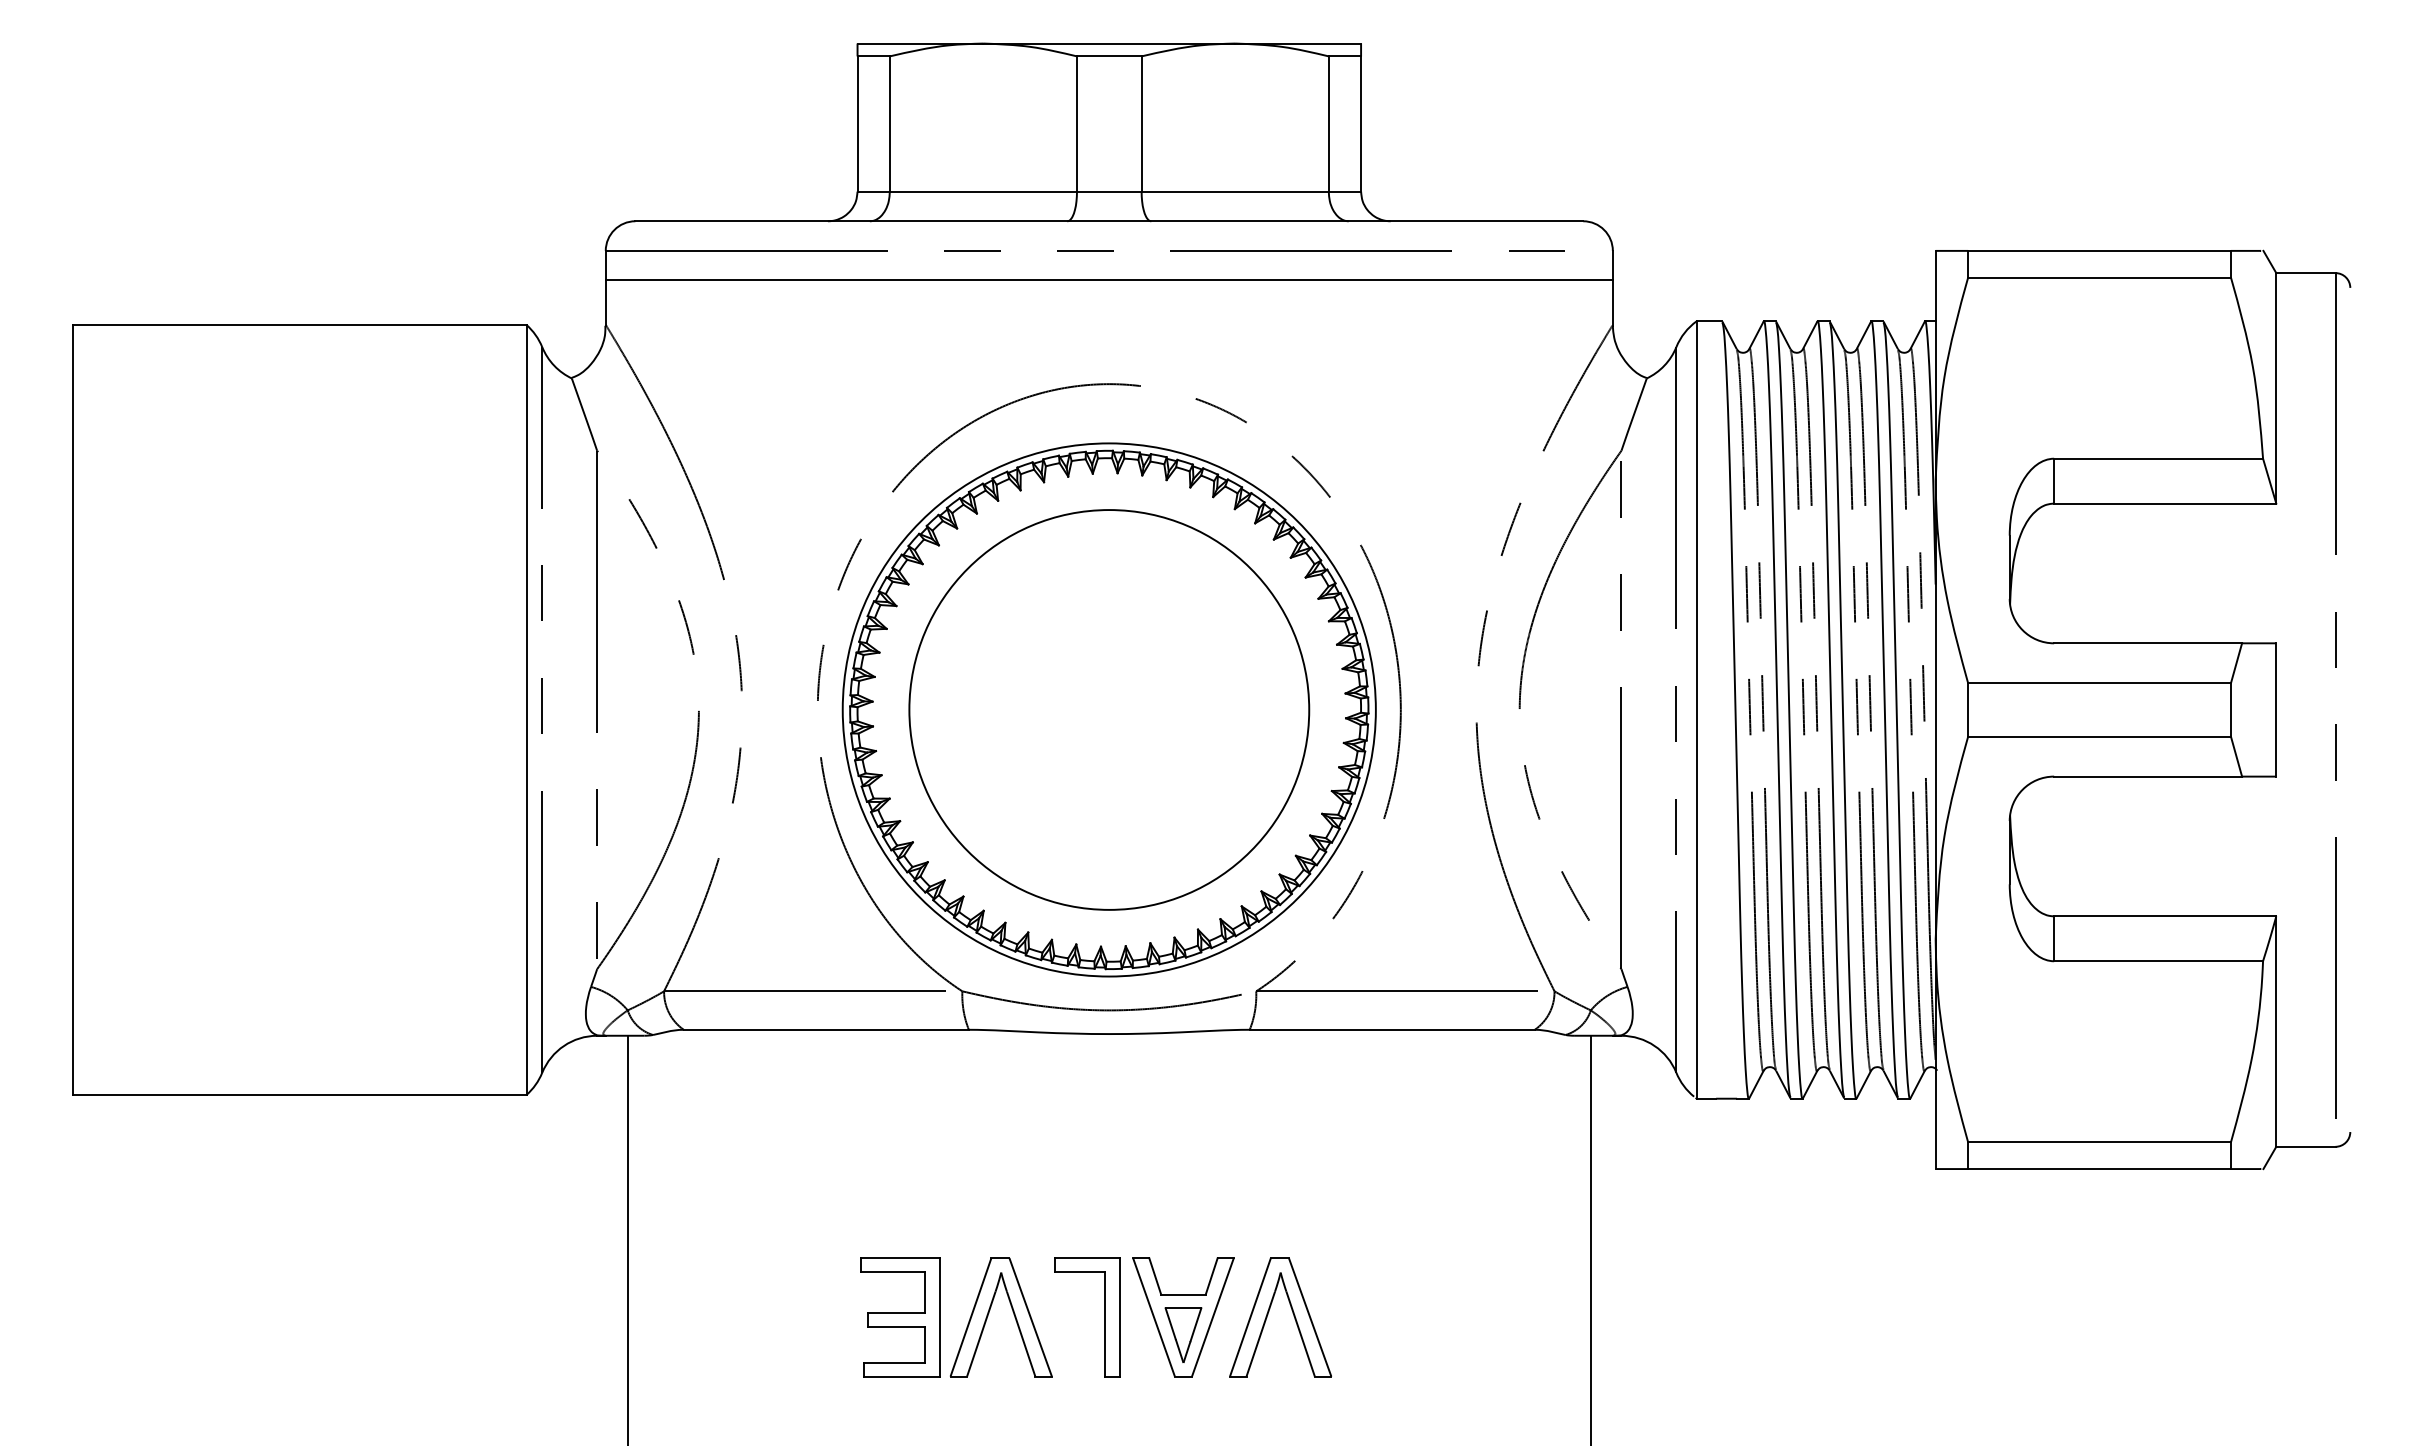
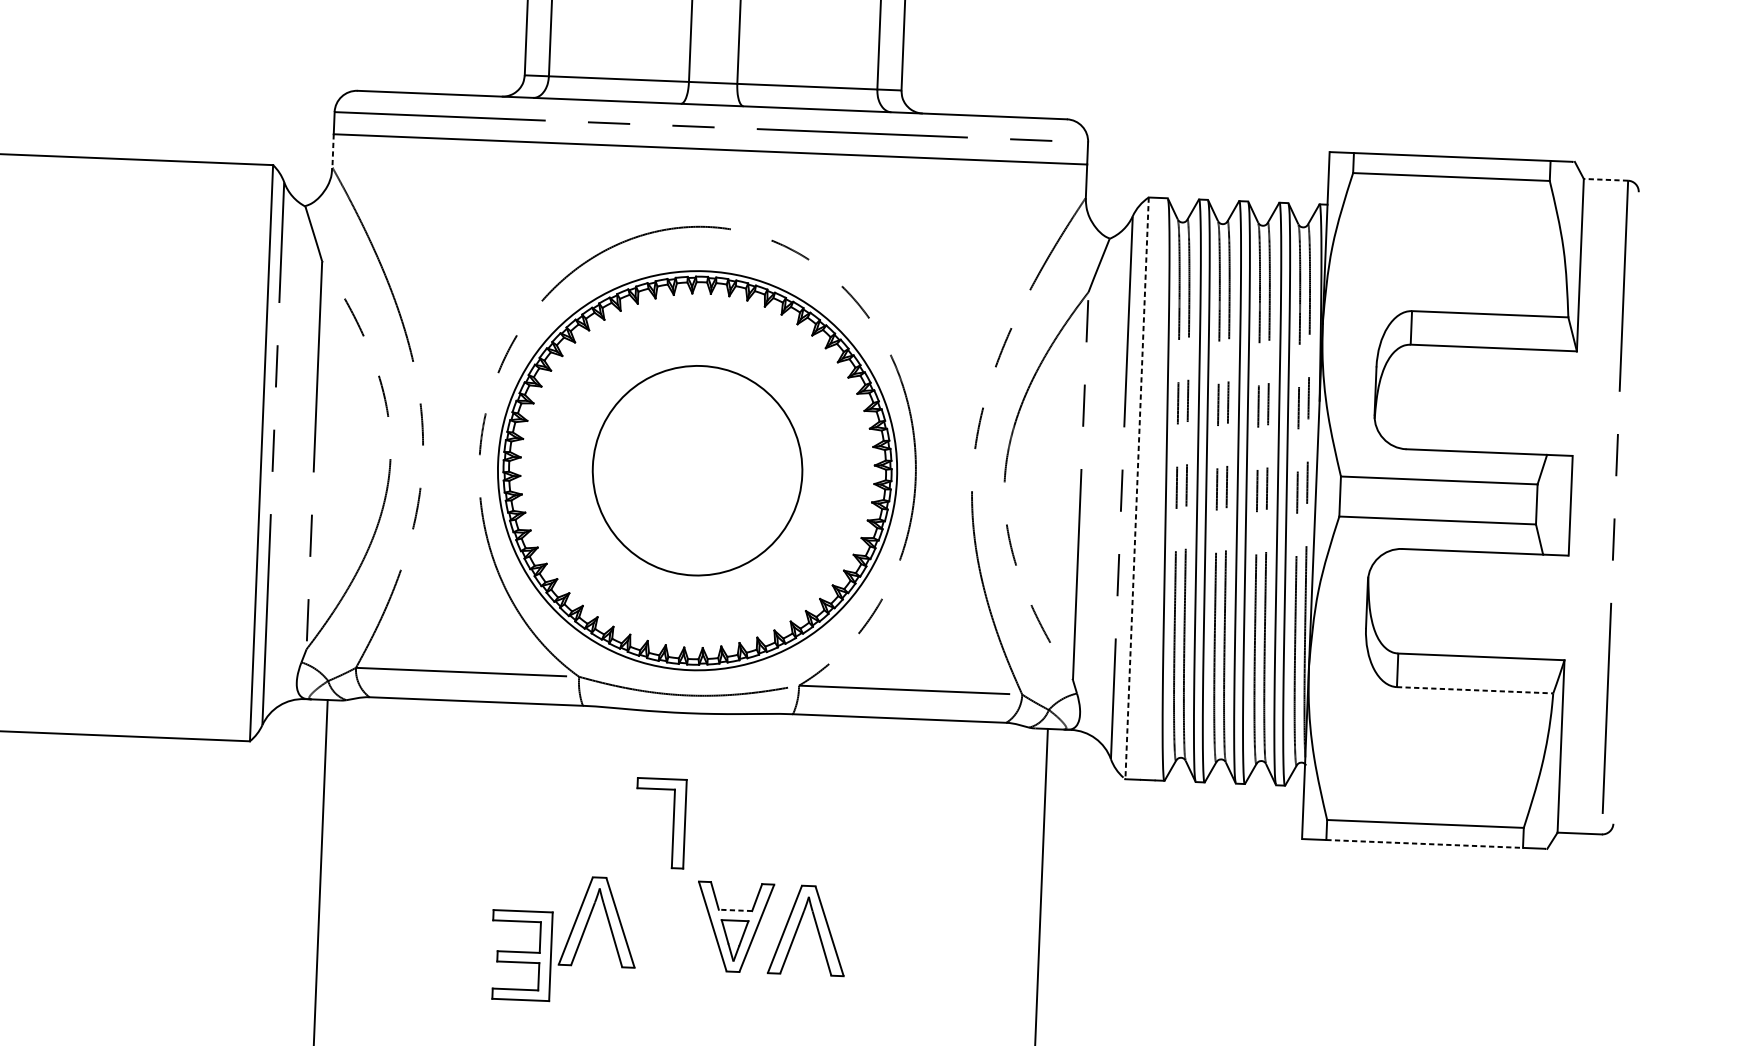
line: (2305, 273) -> (1605, 180), solid -> dashed
line: (605, 303) -> (332, 151), solid -> dashed
circle: (1109, 709) -> (697, 470), size x0.7
line: (1696, 709) -> (1136, 488), solid -> dashed
line: (2159, 961) -> (1475, 690), solid -> dashed
line: (2100, 1169) -> (1425, 844), solid -> dashed
line: (1182, 1294) -> (734, 910), solid -> dashed
part: (900, 1317) -> (521, 955), moved
part: (1104, 1317) -> (673, 823), moved

